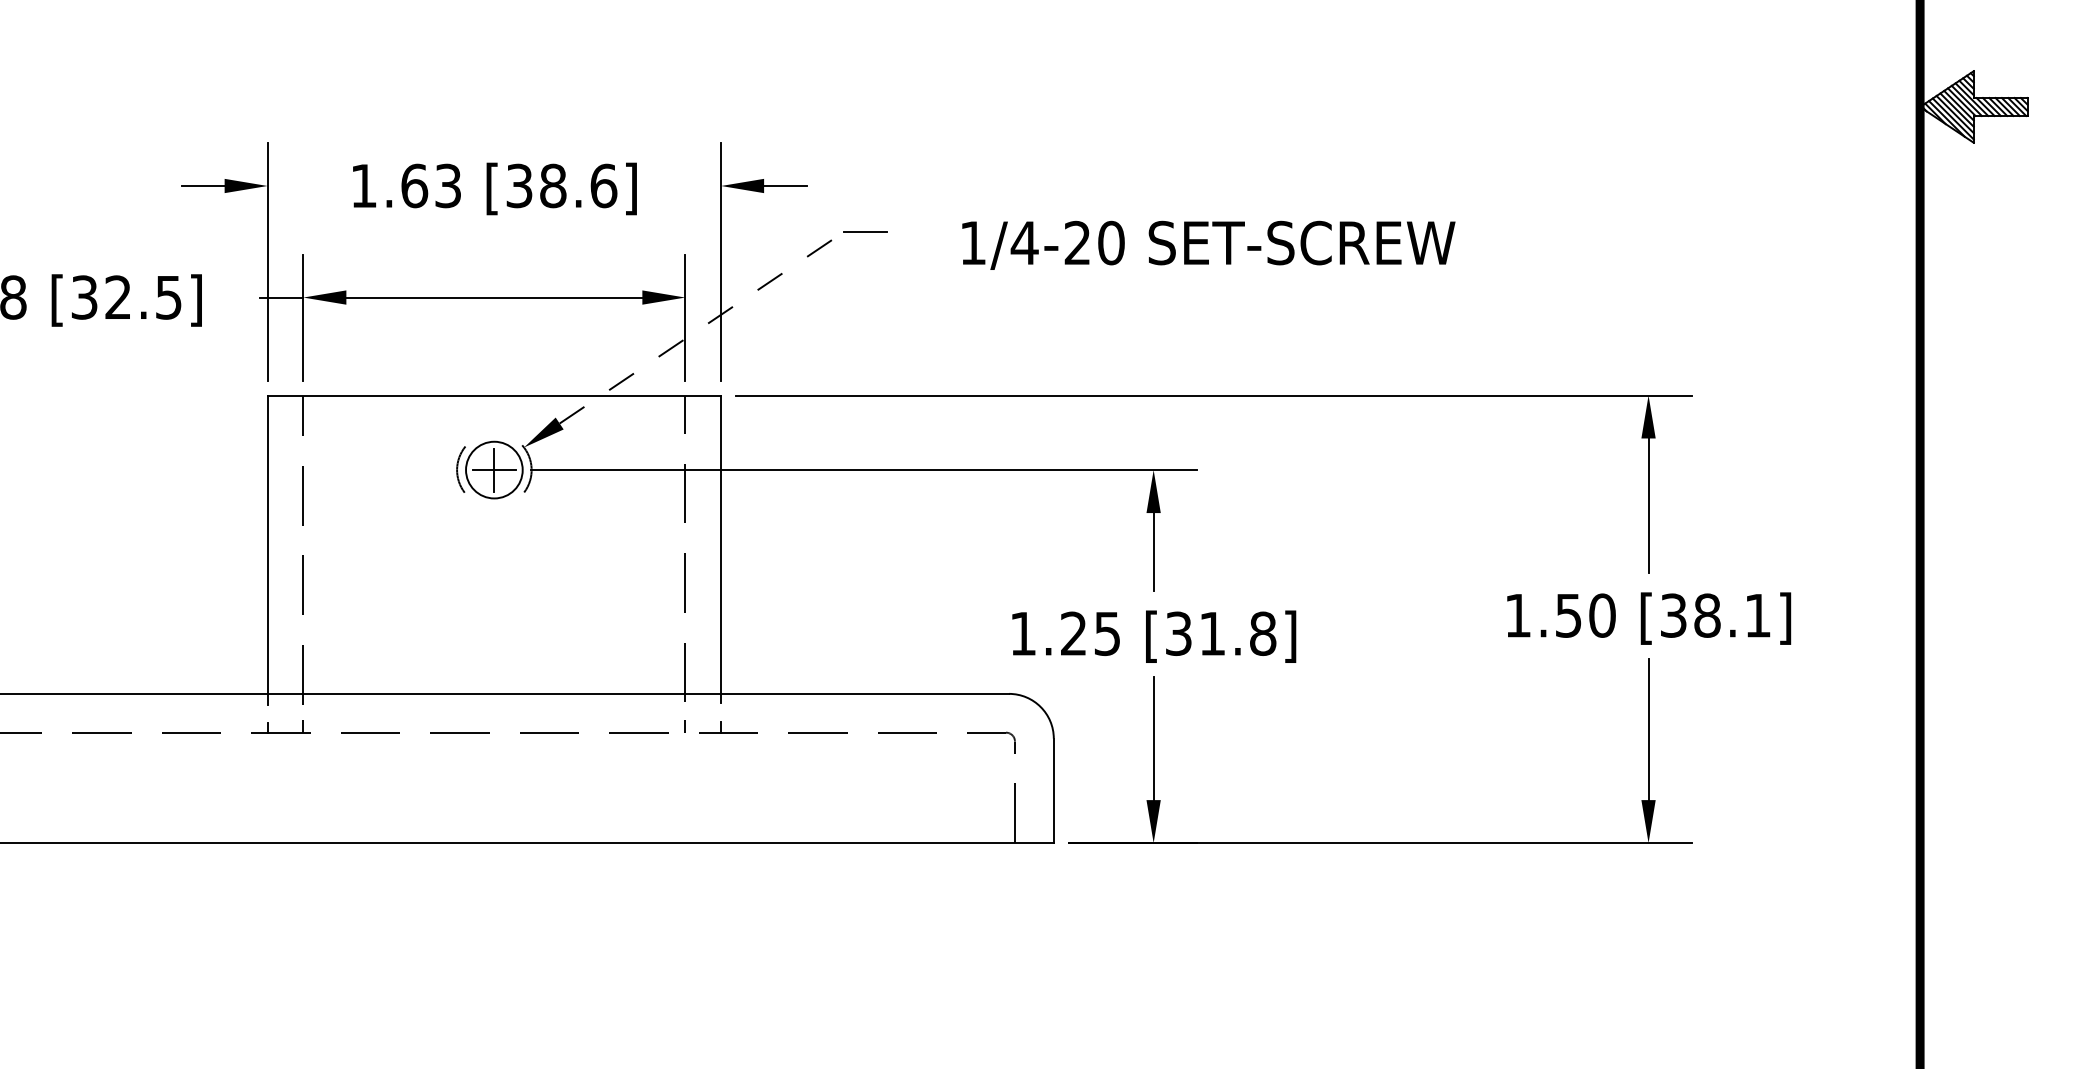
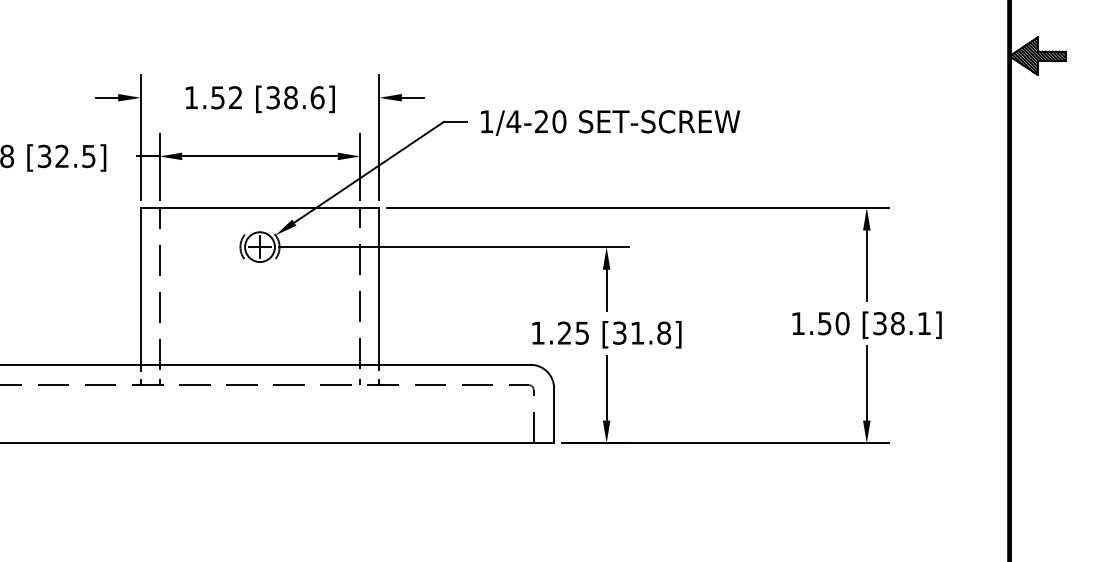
text: (430, 185) -> (226, 97), 1.63 -> 1.52
text: (1208, 244) -> (610, 122), moved
line: (702, 326) -> (369, 171), dashed -> solid

